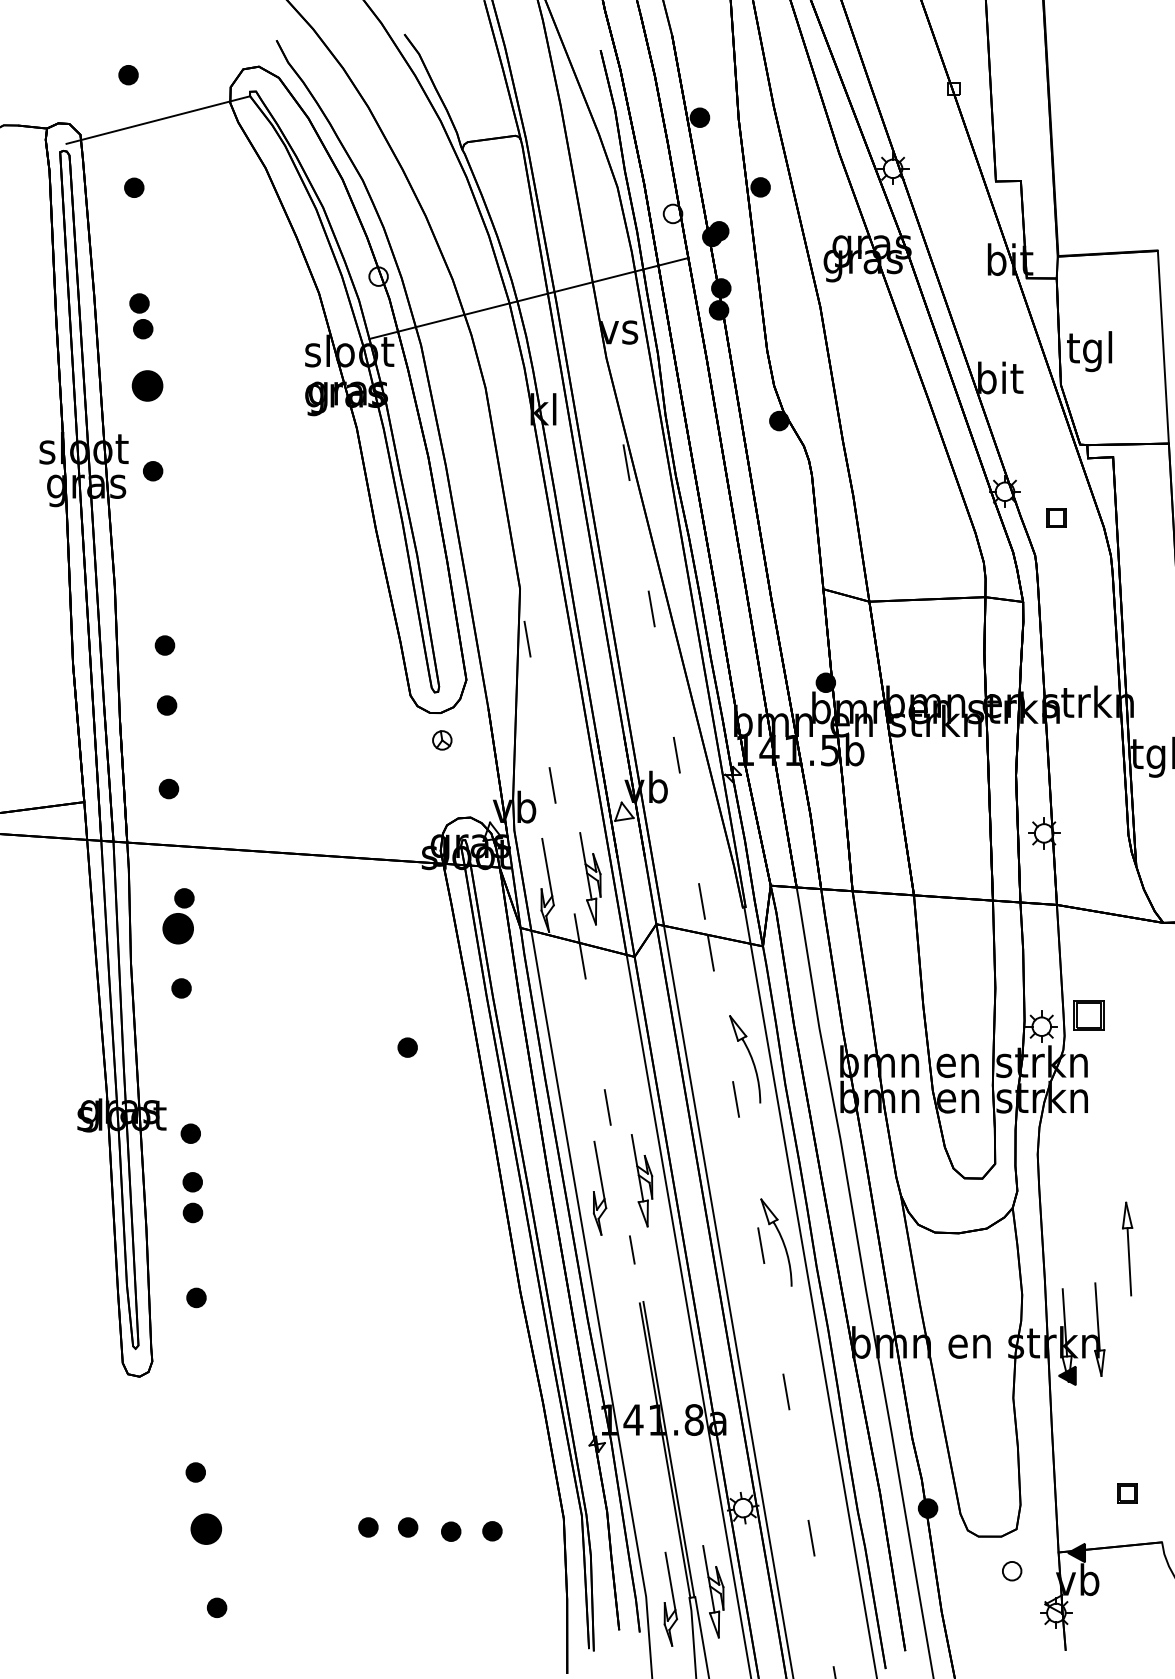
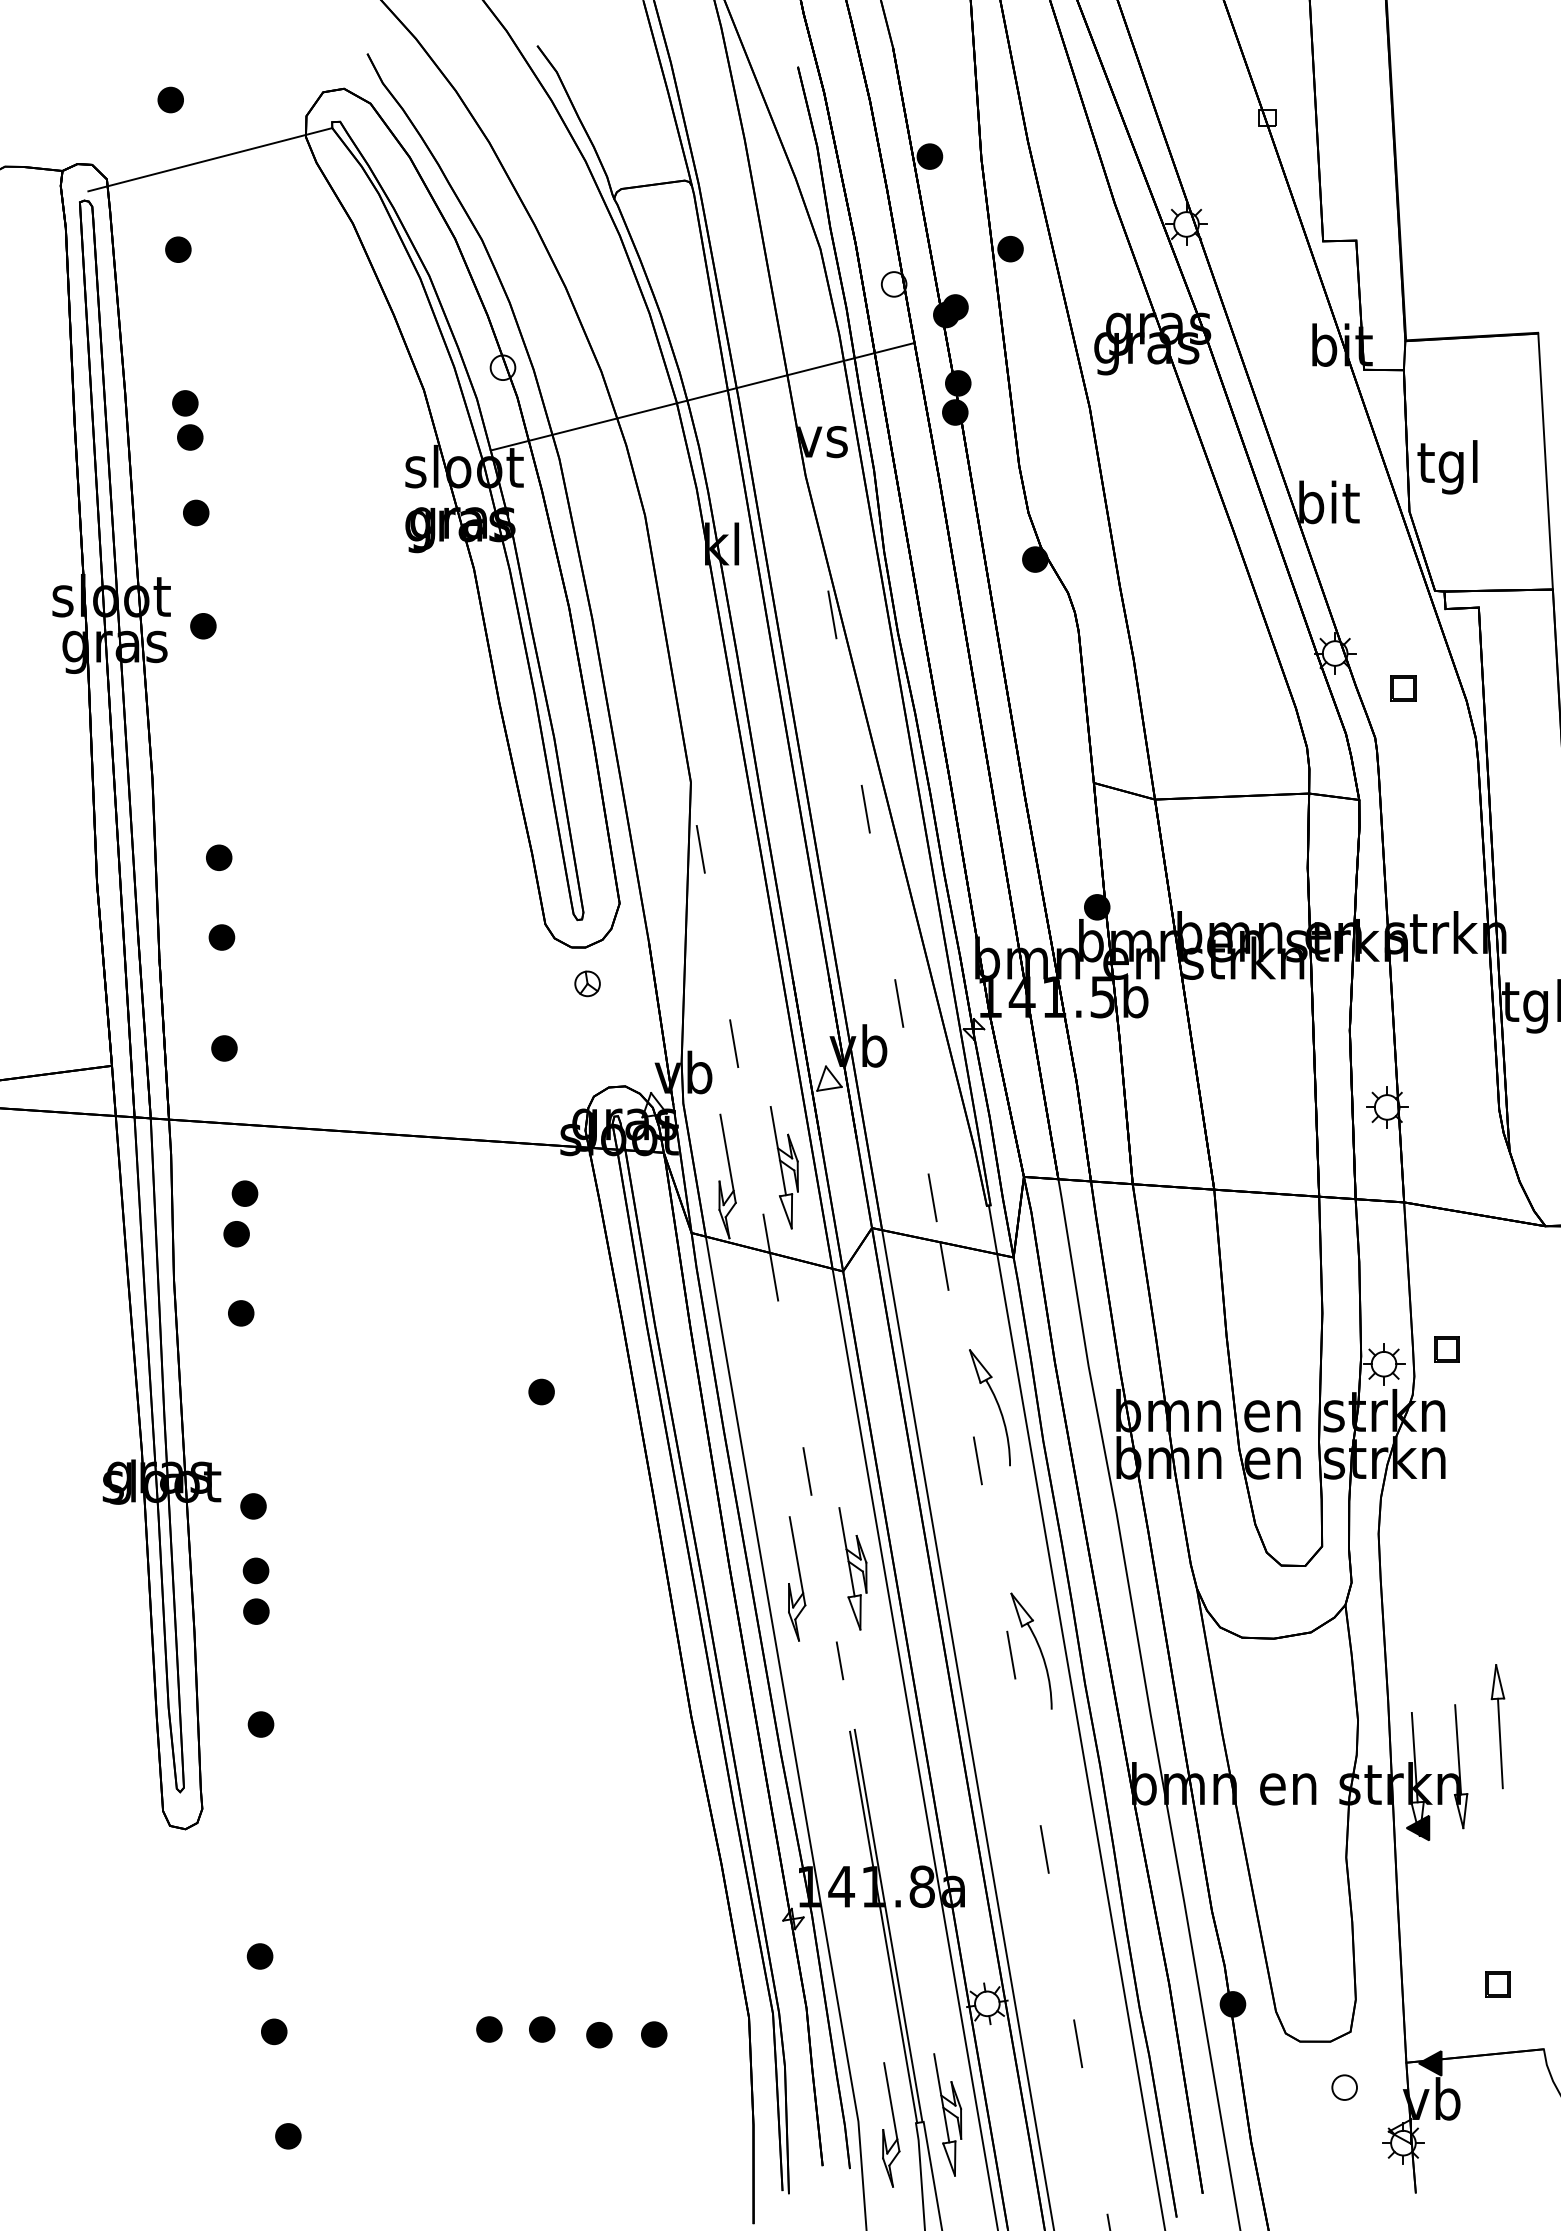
part: (147, 385) -> (196, 512), size x0.62
part: (178, 929) -> (236, 1234), size x0.62
part: (1088, 1015) -> (1446, 1349), size x0.62
part: (1127, 1248) -> (1497, 1726), moved
part: (206, 1528) -> (274, 2031), size x0.62

